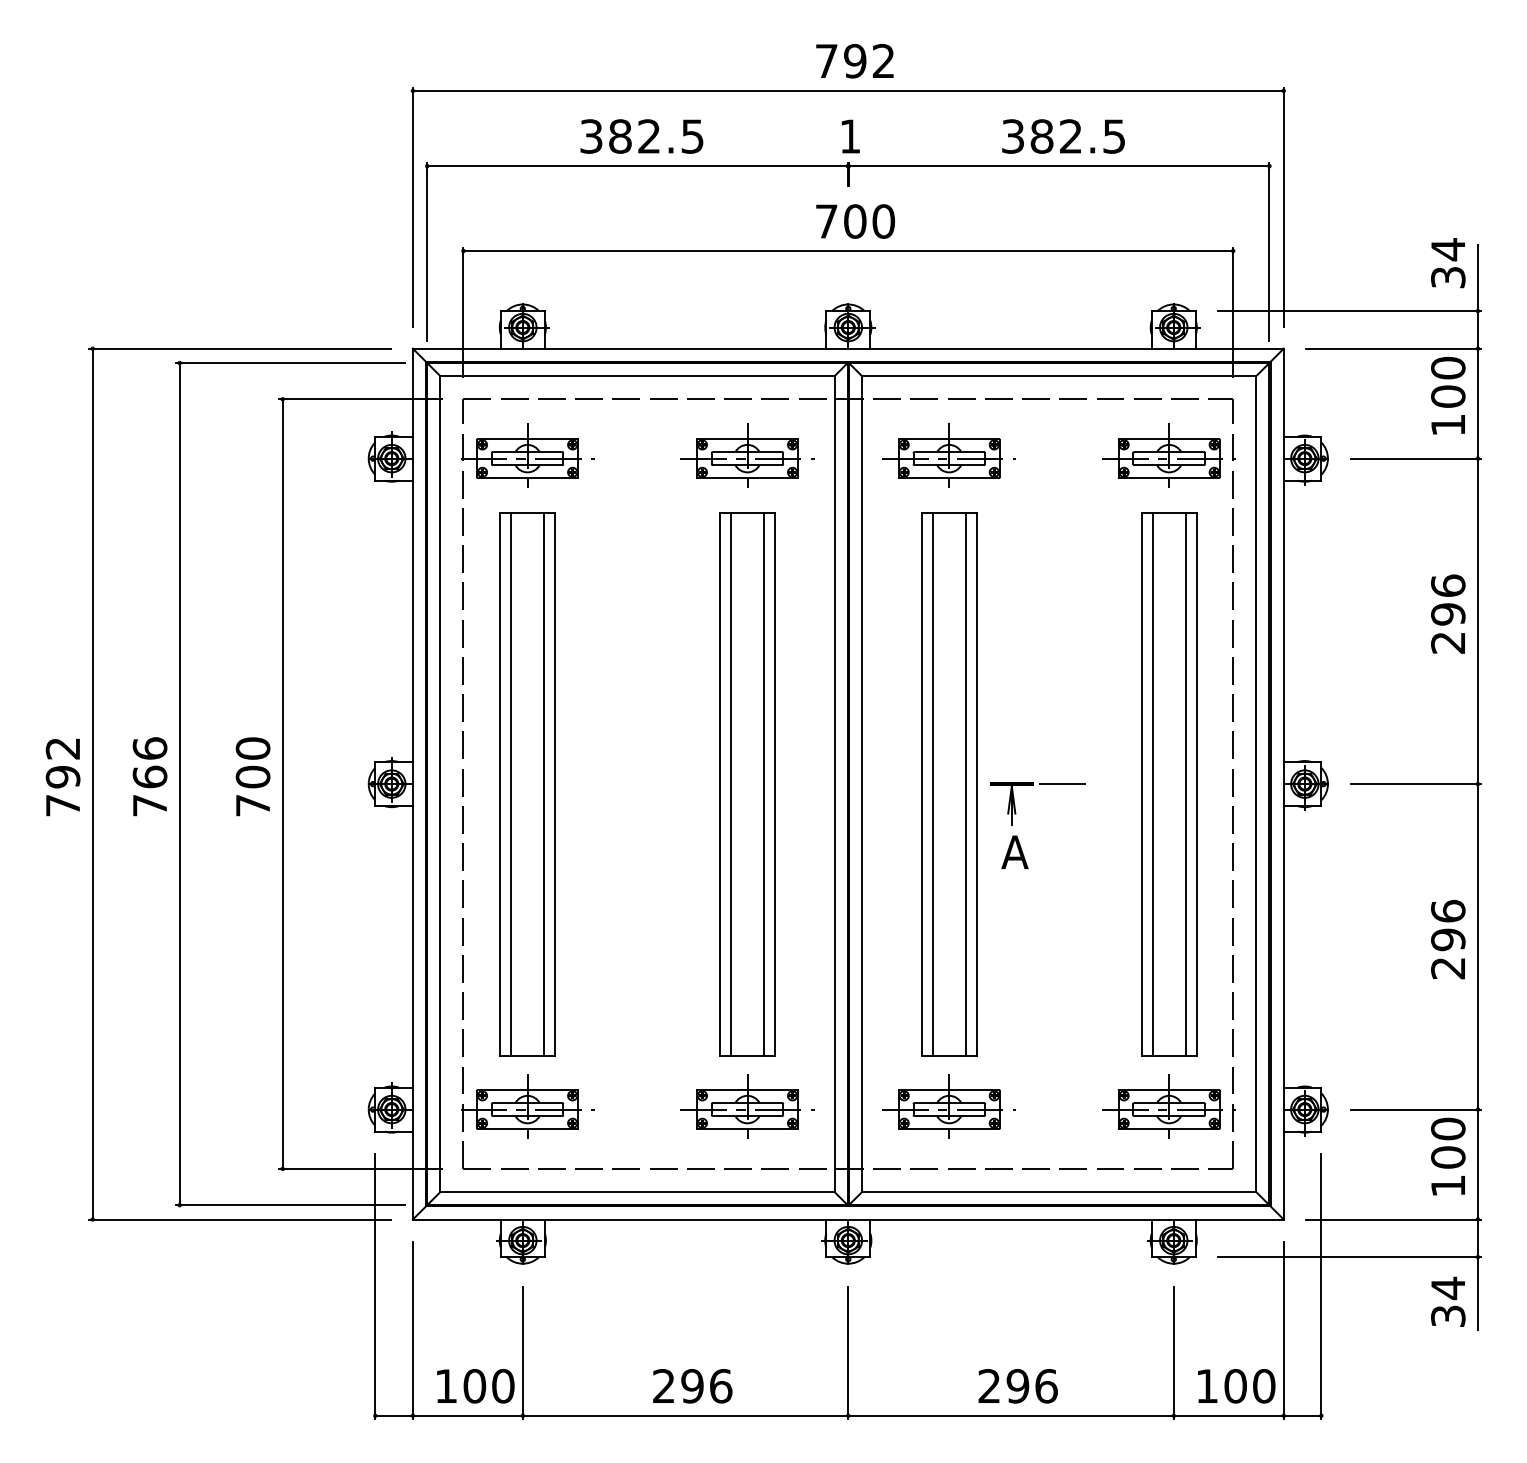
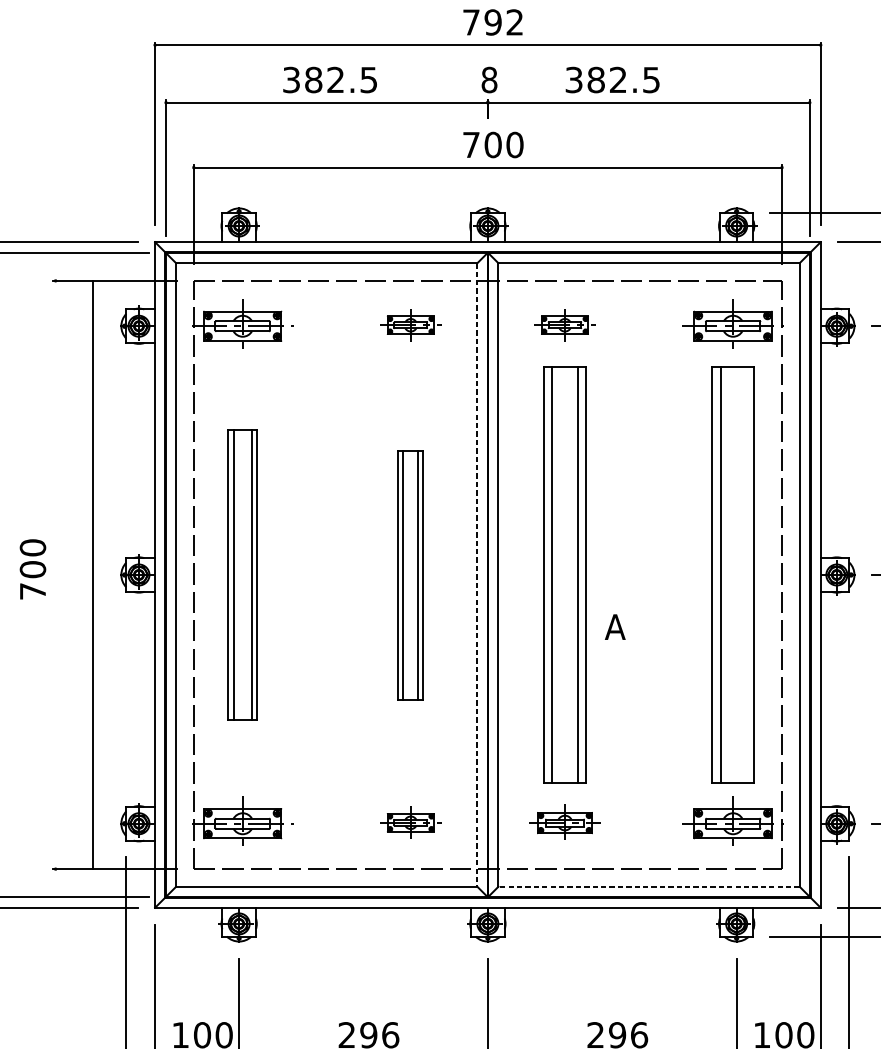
text: (850, 136) -> (489, 80), 1 -> 8
text: (1063, 136) -> (612, 80), moved
part: (747, 455) -> (410, 323), size x0.6
part: (948, 455) -> (564, 323), size x0.6
line: (282, 783) -> (92, 574), moved
line: (1185, 783) -> (745, 574), removed
part: (527, 784) -> (242, 575), size x0.7
part: (747, 784) -> (410, 575), size x0.6
line: (834, 784) -> (477, 575), solid -> dashed
part: (1033, 785) -> (629, 576), removed
part: (747, 1106) -> (410, 821), size x0.6
part: (948, 1106) -> (564, 821), size x0.7
line: (1058, 1192) -> (648, 887), solid -> dashed

